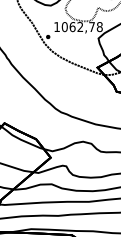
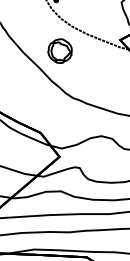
part: (51, 76) -> (60, 51), added

